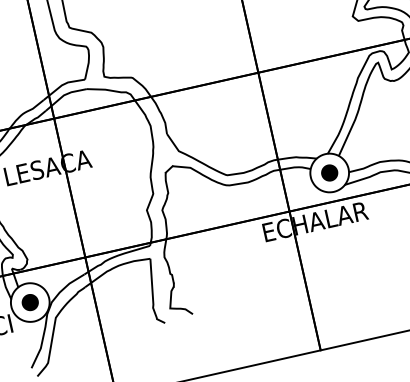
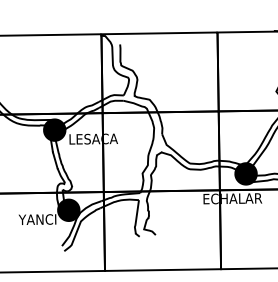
fill: (328, 172) -> (245, 173), added
fill: (29, 303) -> (68, 210), added

